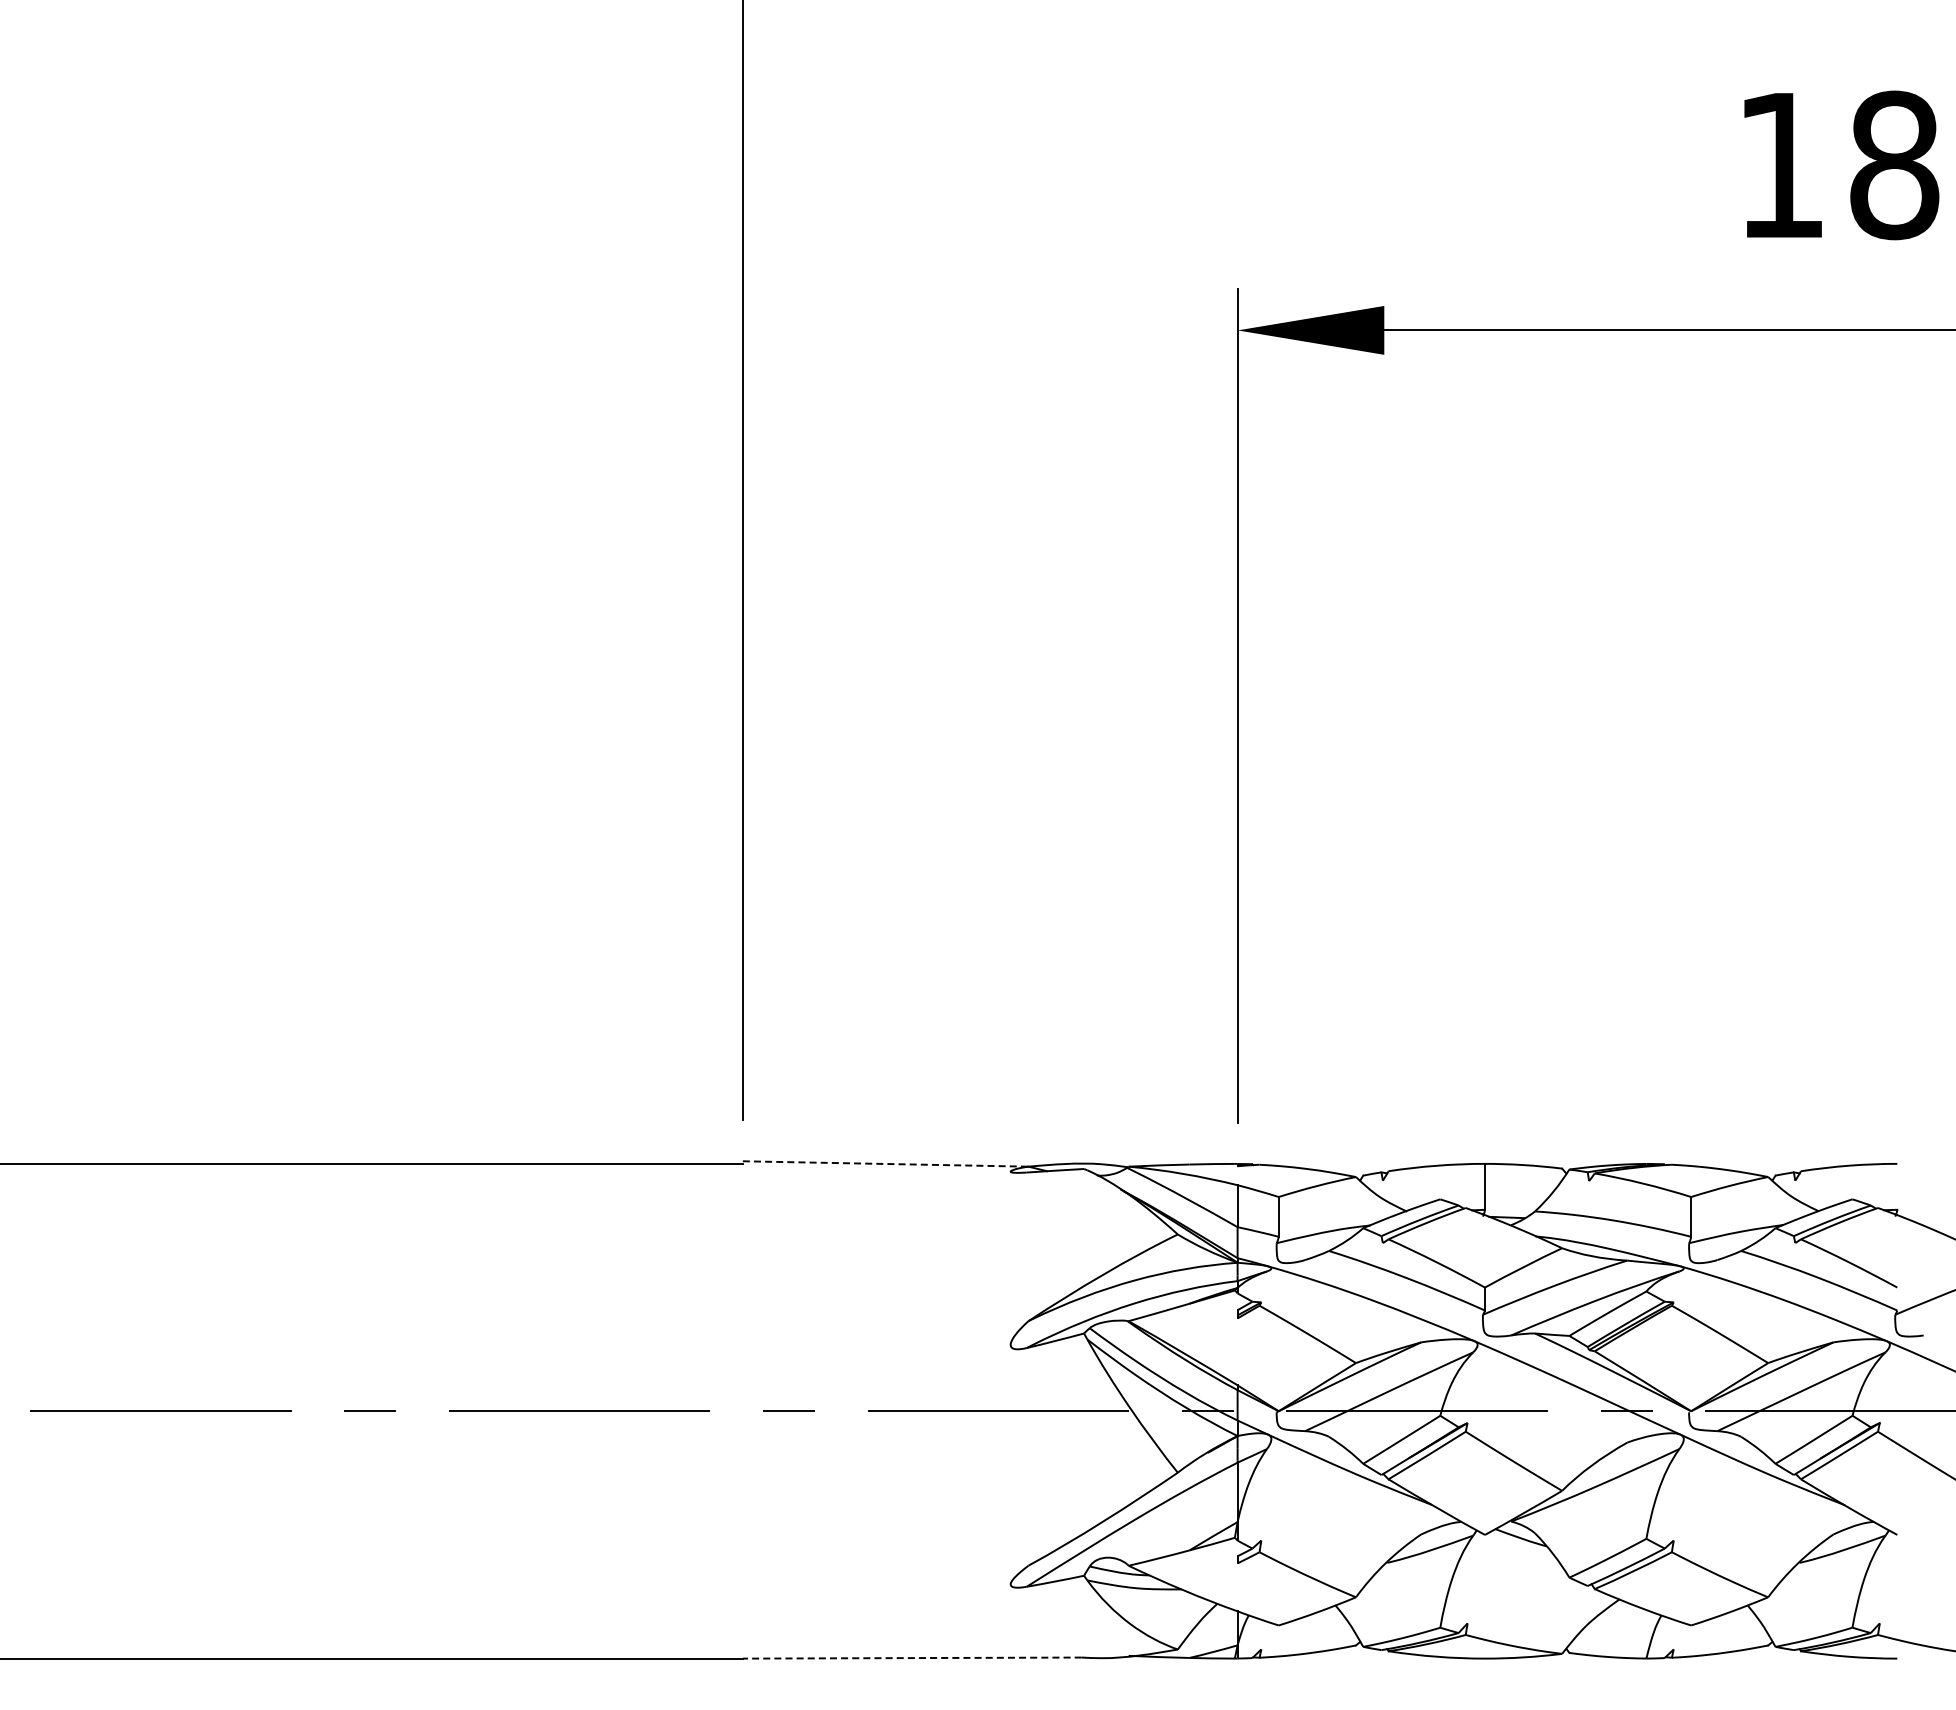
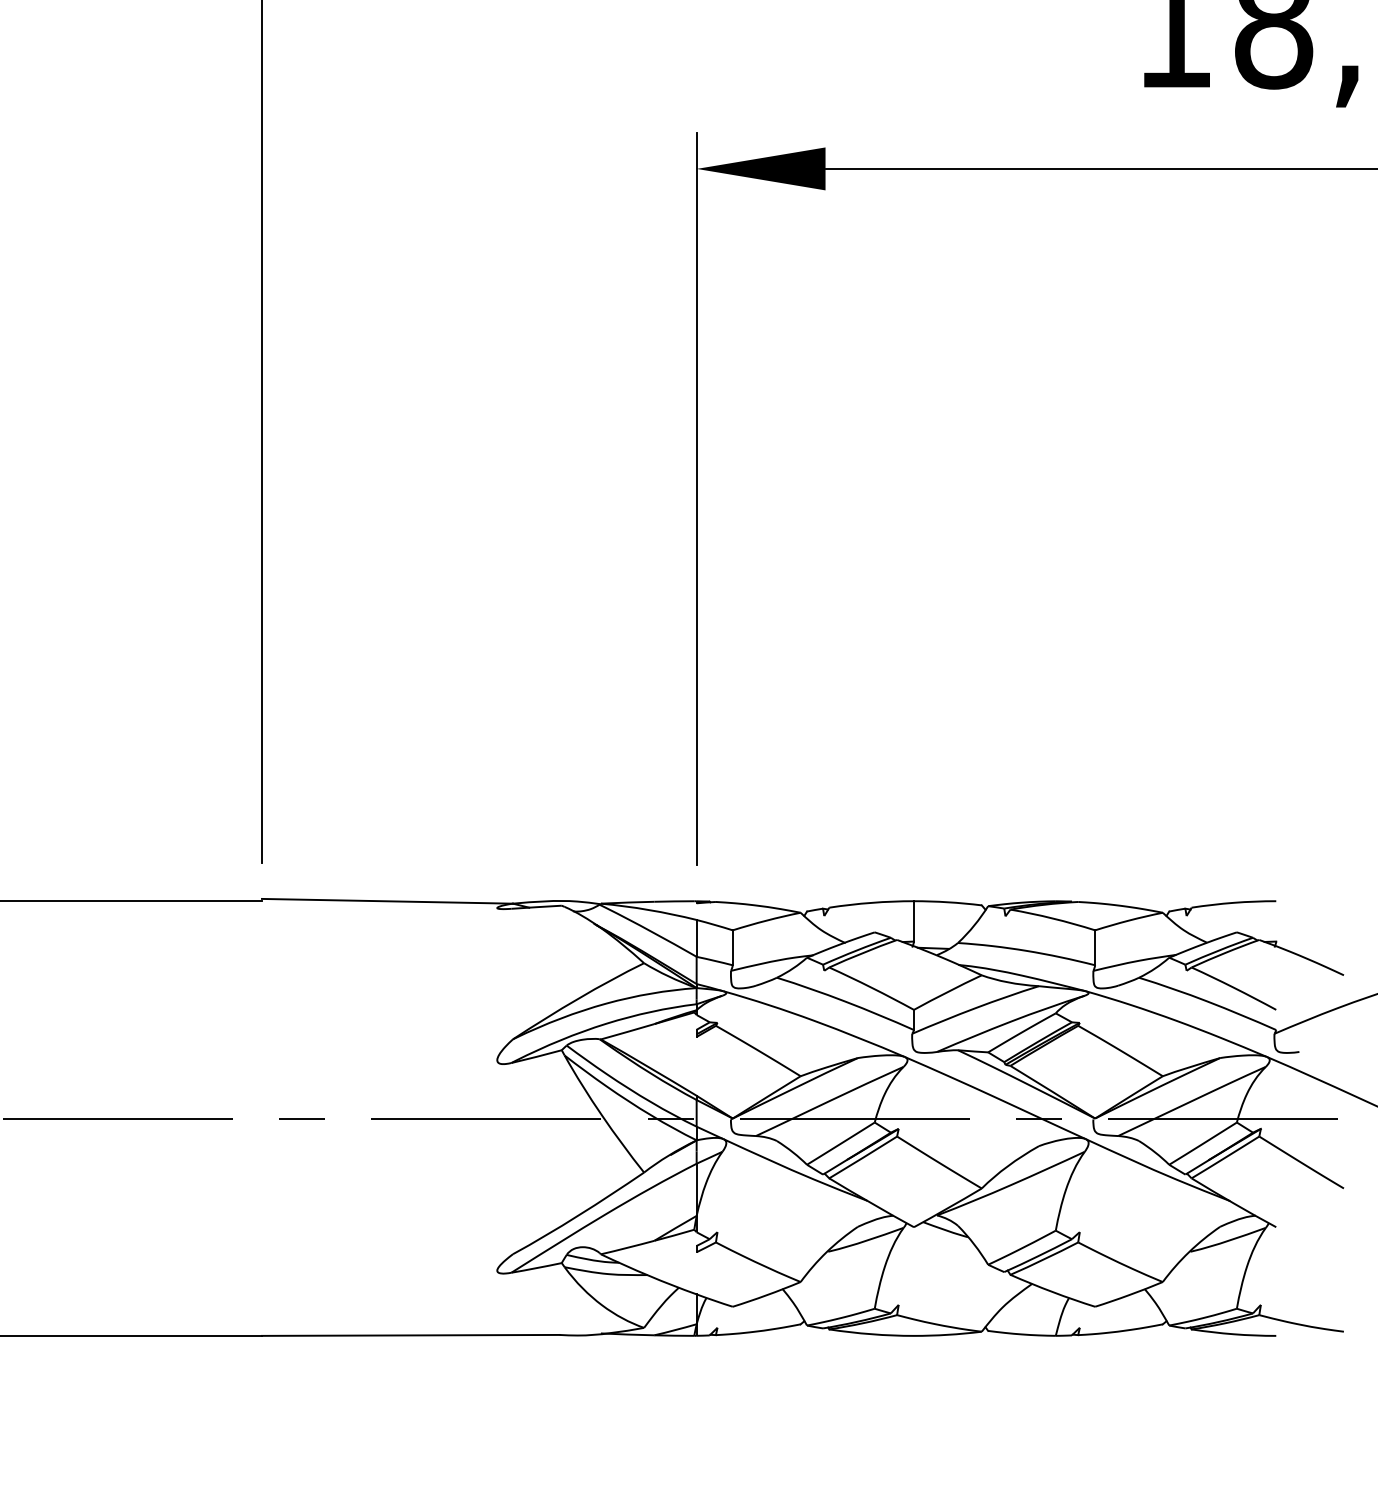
line: (885, 1163) -> (387, 900), dashed -> solid
line: (911, 1658) -> (410, 1335), dashed -> solid

